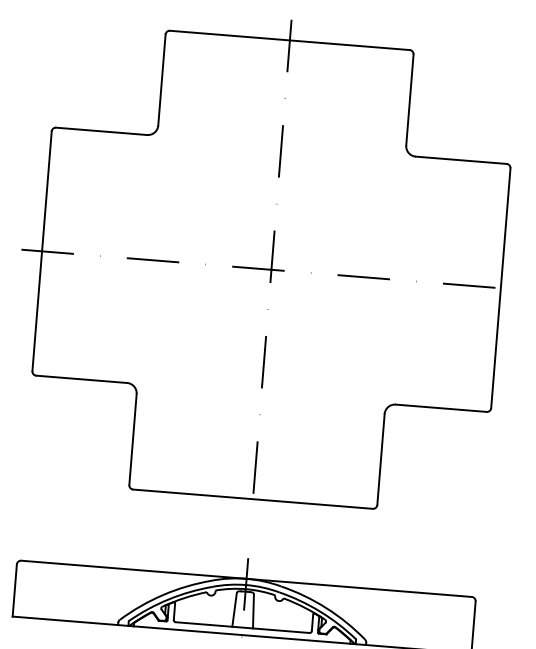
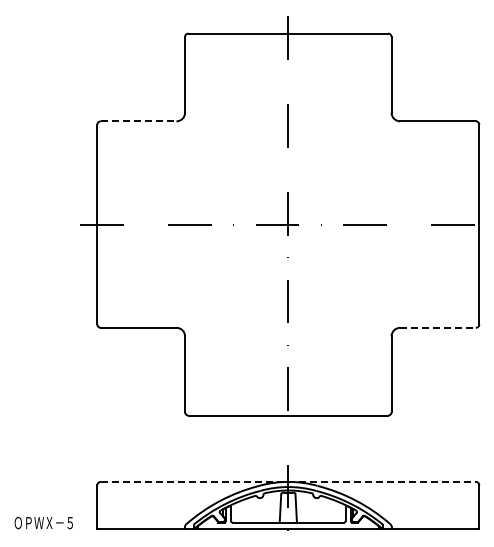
line: (101, 131) -> (138, 121), solid -> dashed
line: (441, 407) -> (438, 327), solid -> dashed
line: (246, 578) -> (288, 481), solid -> dashed

